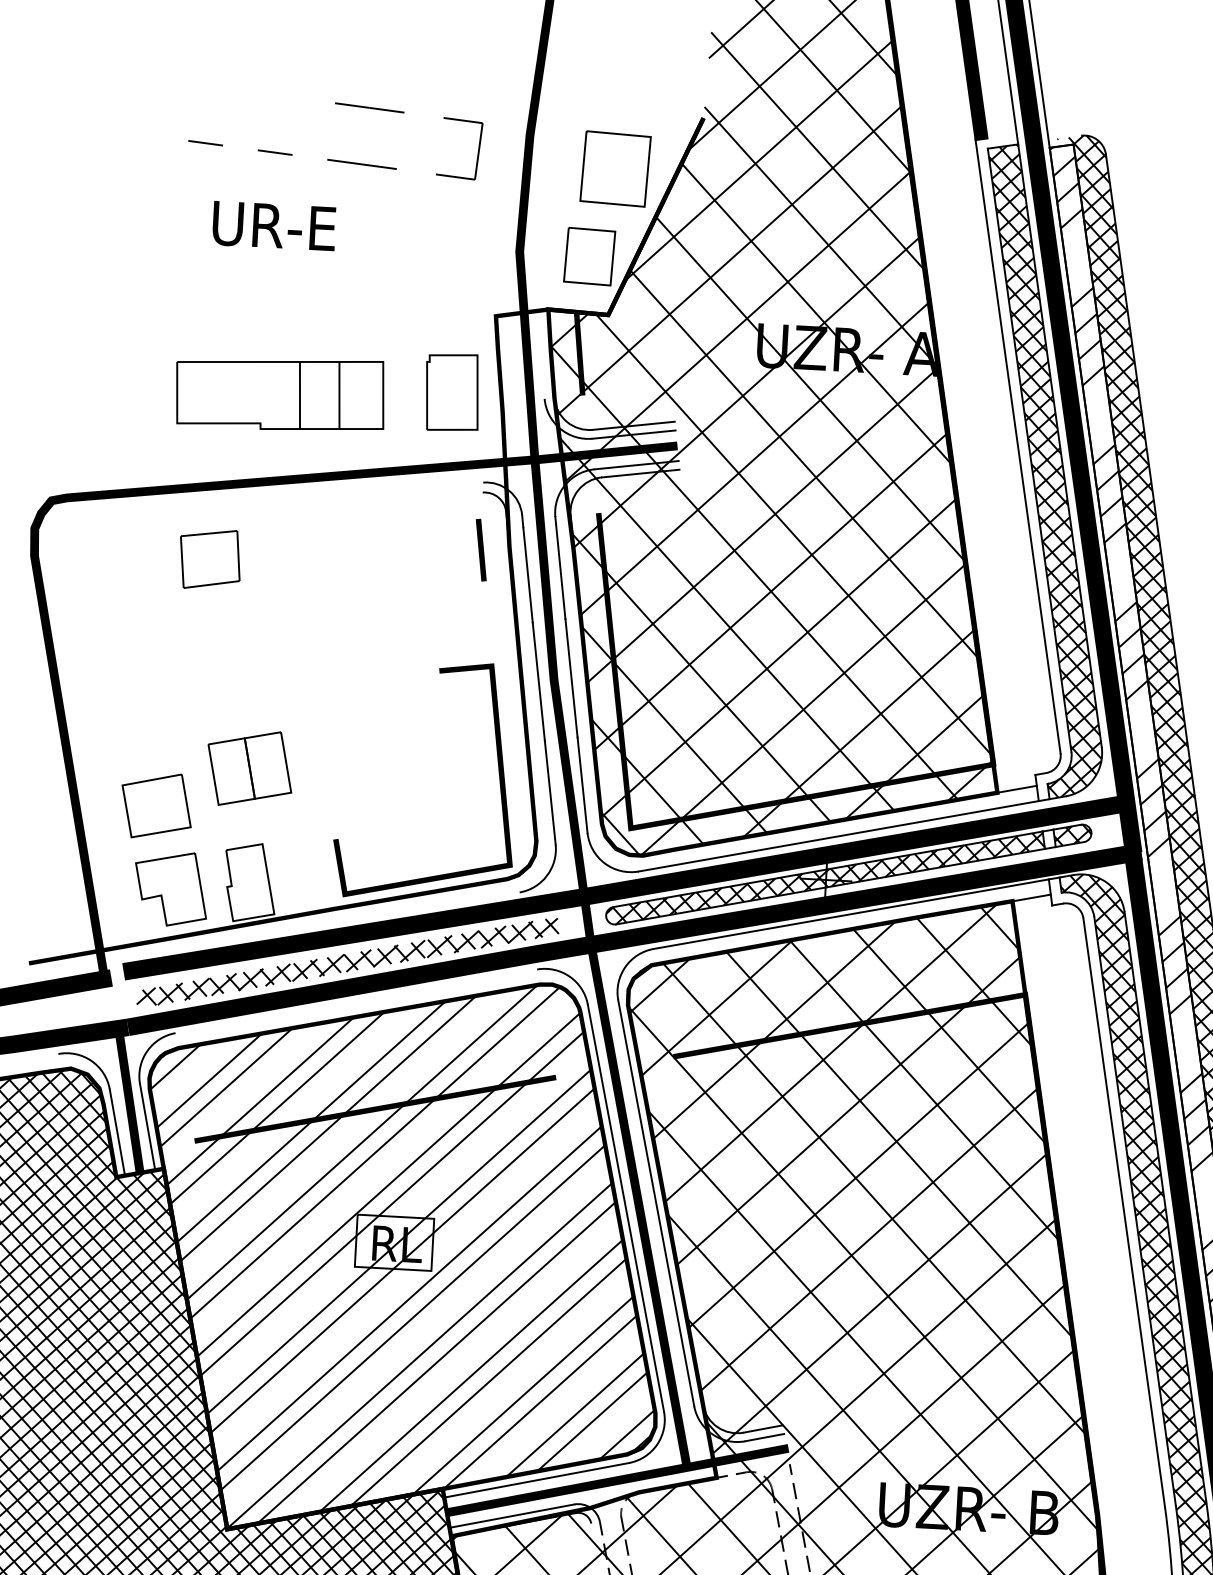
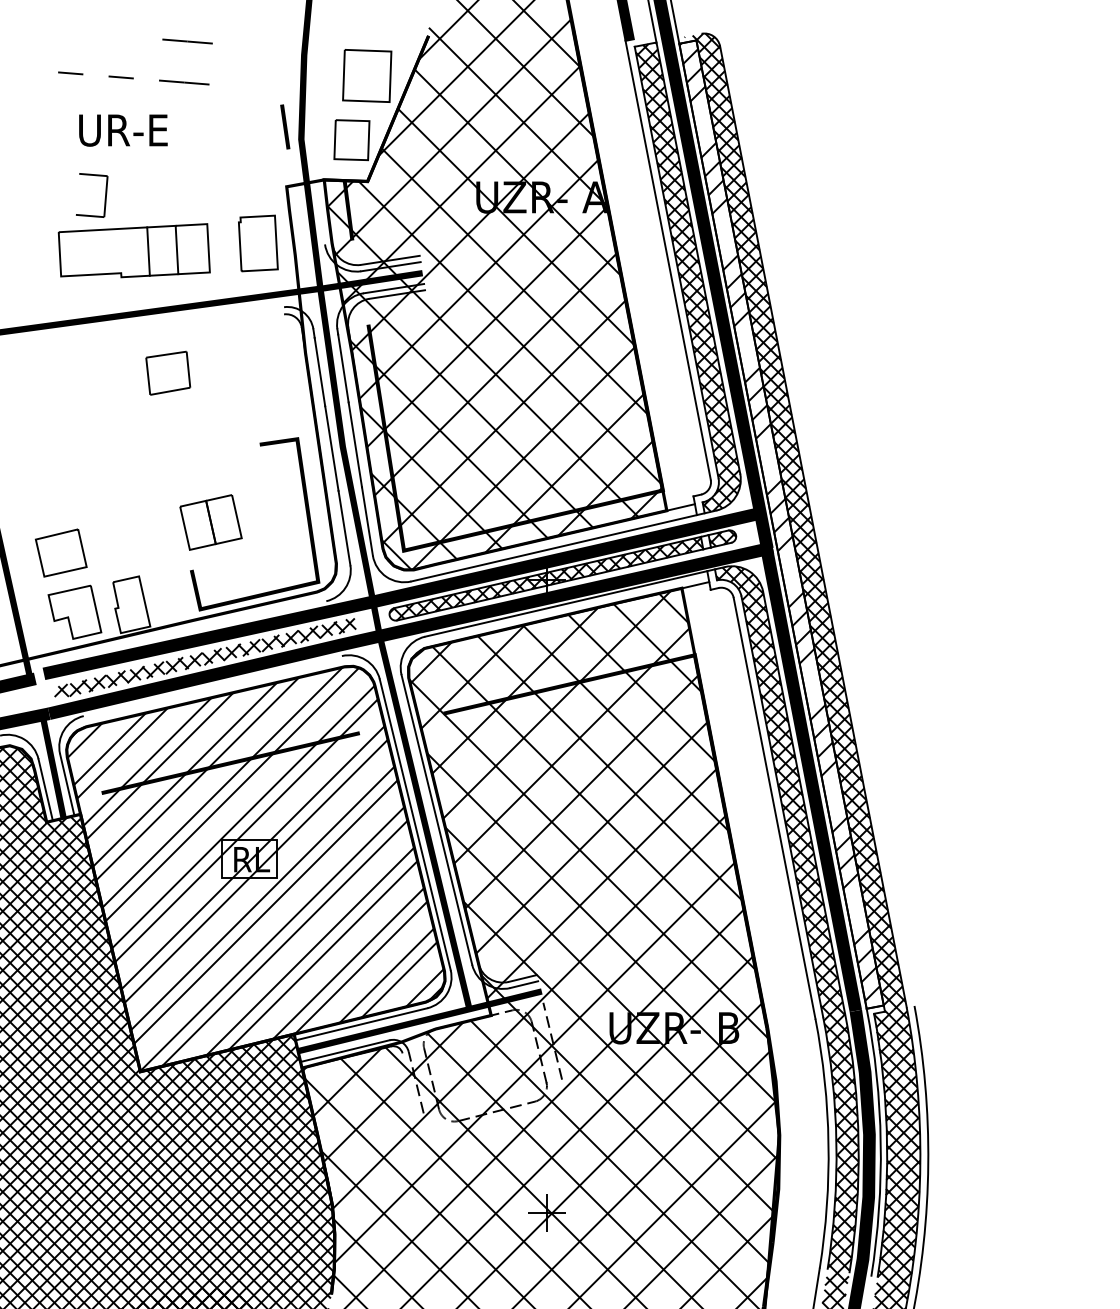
part: (476, 153) -> (104, 198), moved
line: (481, 549) -> (285, 126), moved
part: (210, 558) -> (168, 372), moved
part: (249, 768) -> (210, 522), moved

